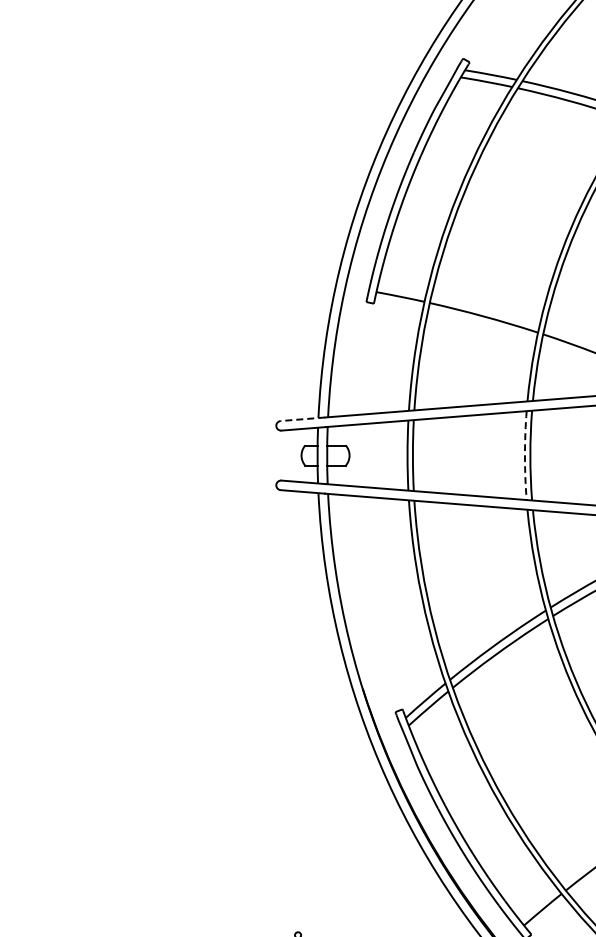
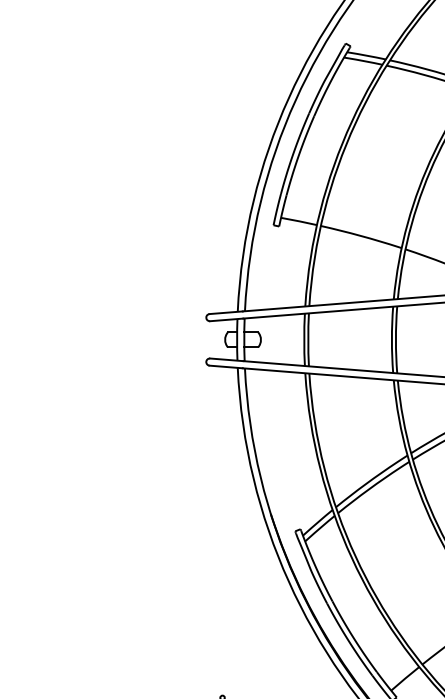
line: (302, 419) -> (225, 312), dashed -> solid
arc: (524, 455) -> (391, 339), dashed -> solid

